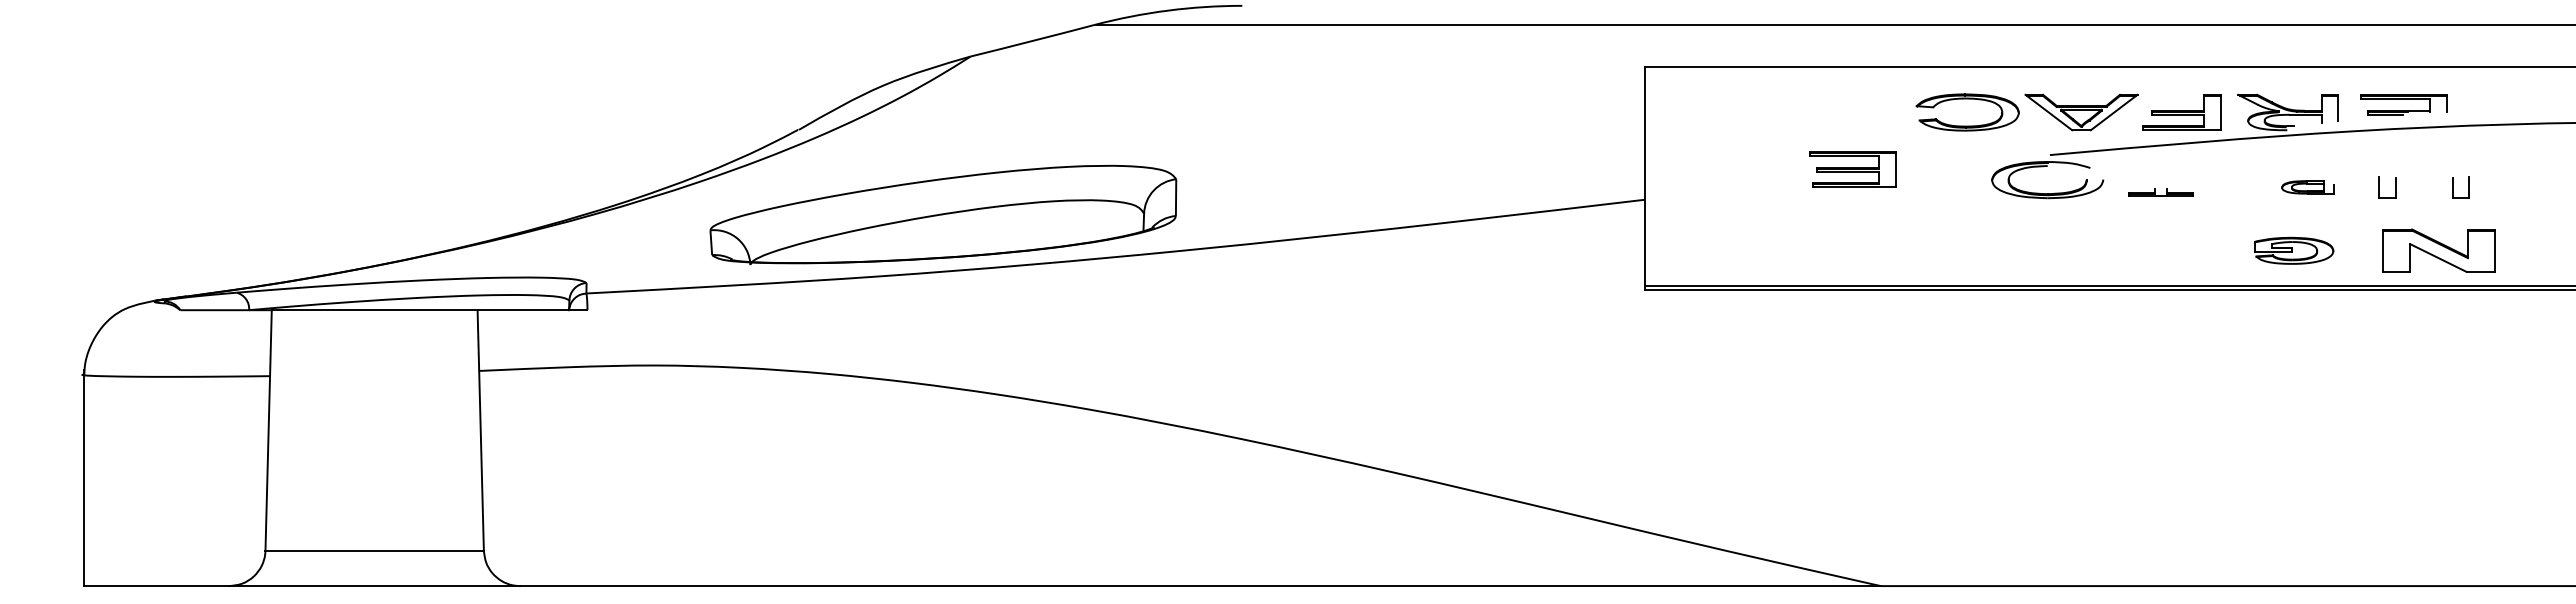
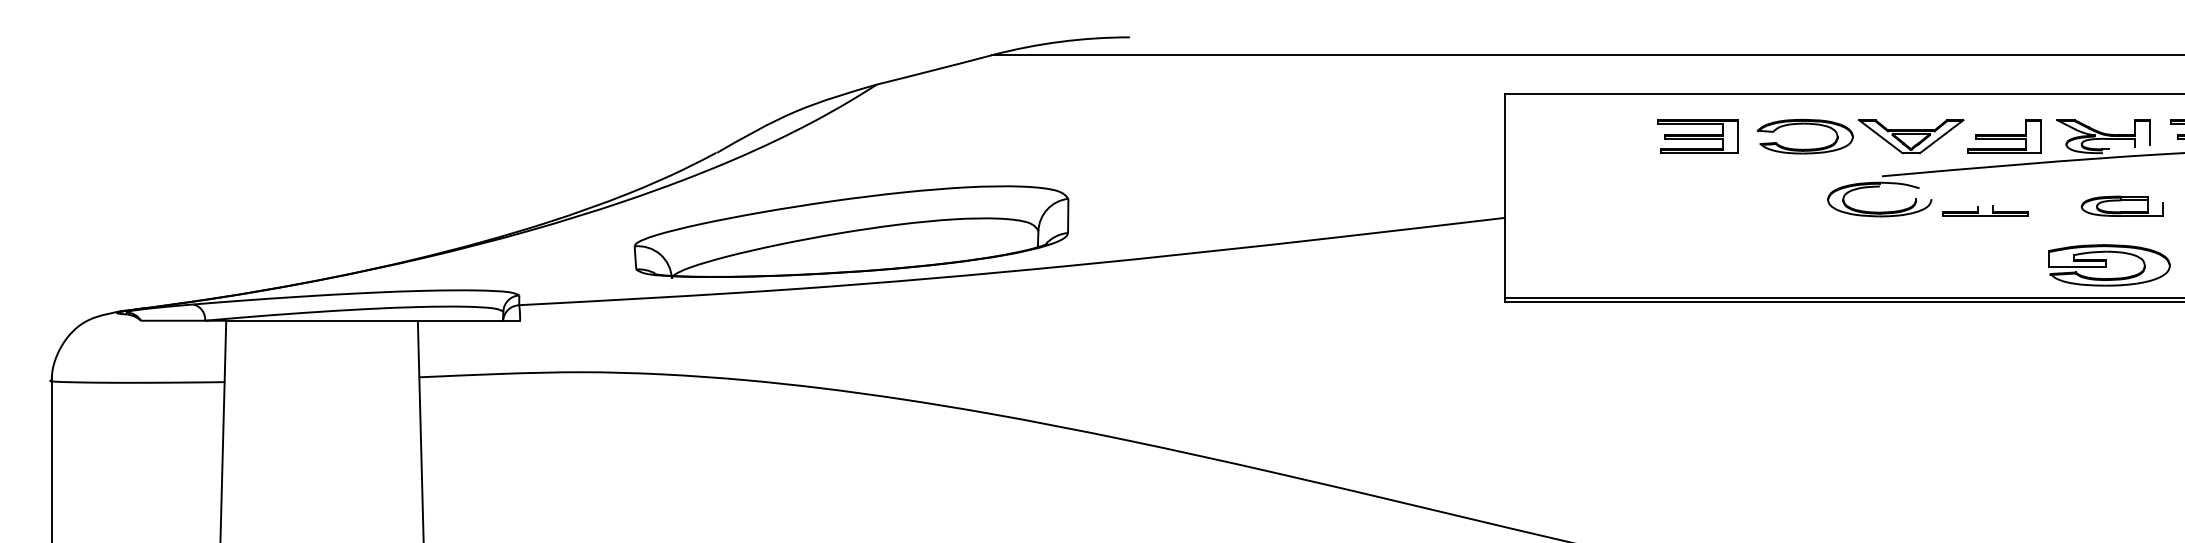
part: (1852, 169) -> (1698, 136), moved
part: (2307, 187) -> (2121, 206), size x1.67
part: (2160, 192) -> (1984, 211), size x1.43
part: (2294, 250) -> (2109, 265), size x1.67

